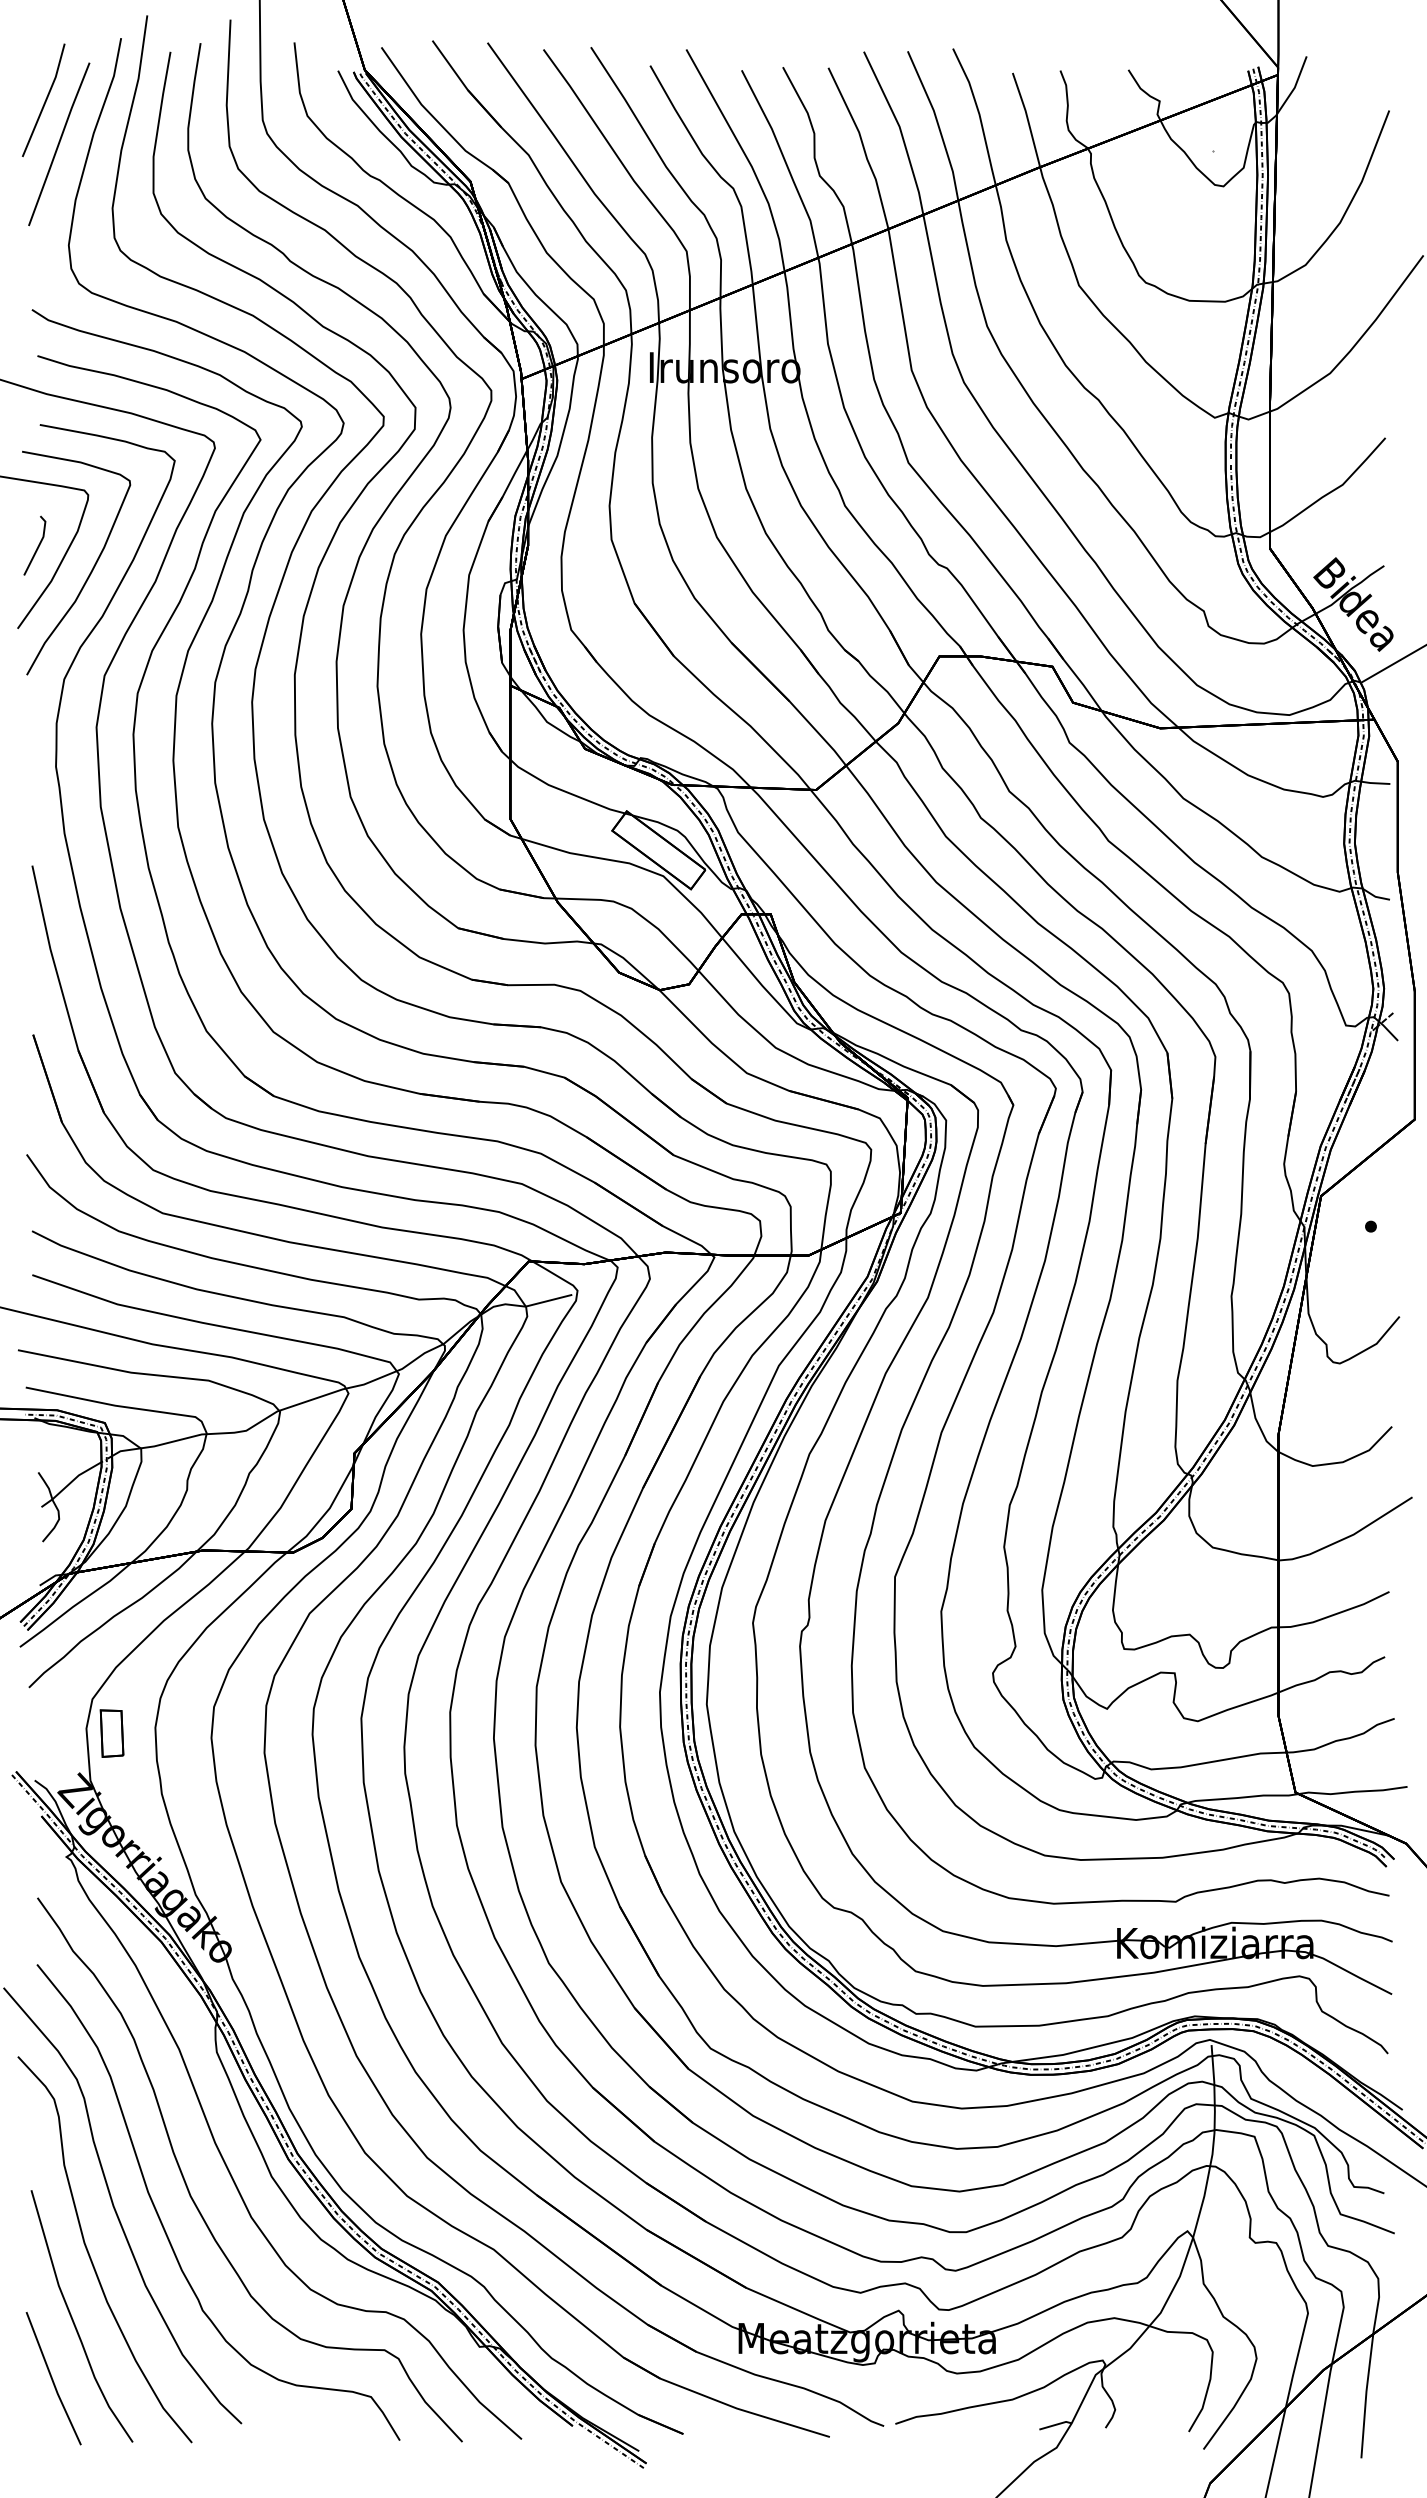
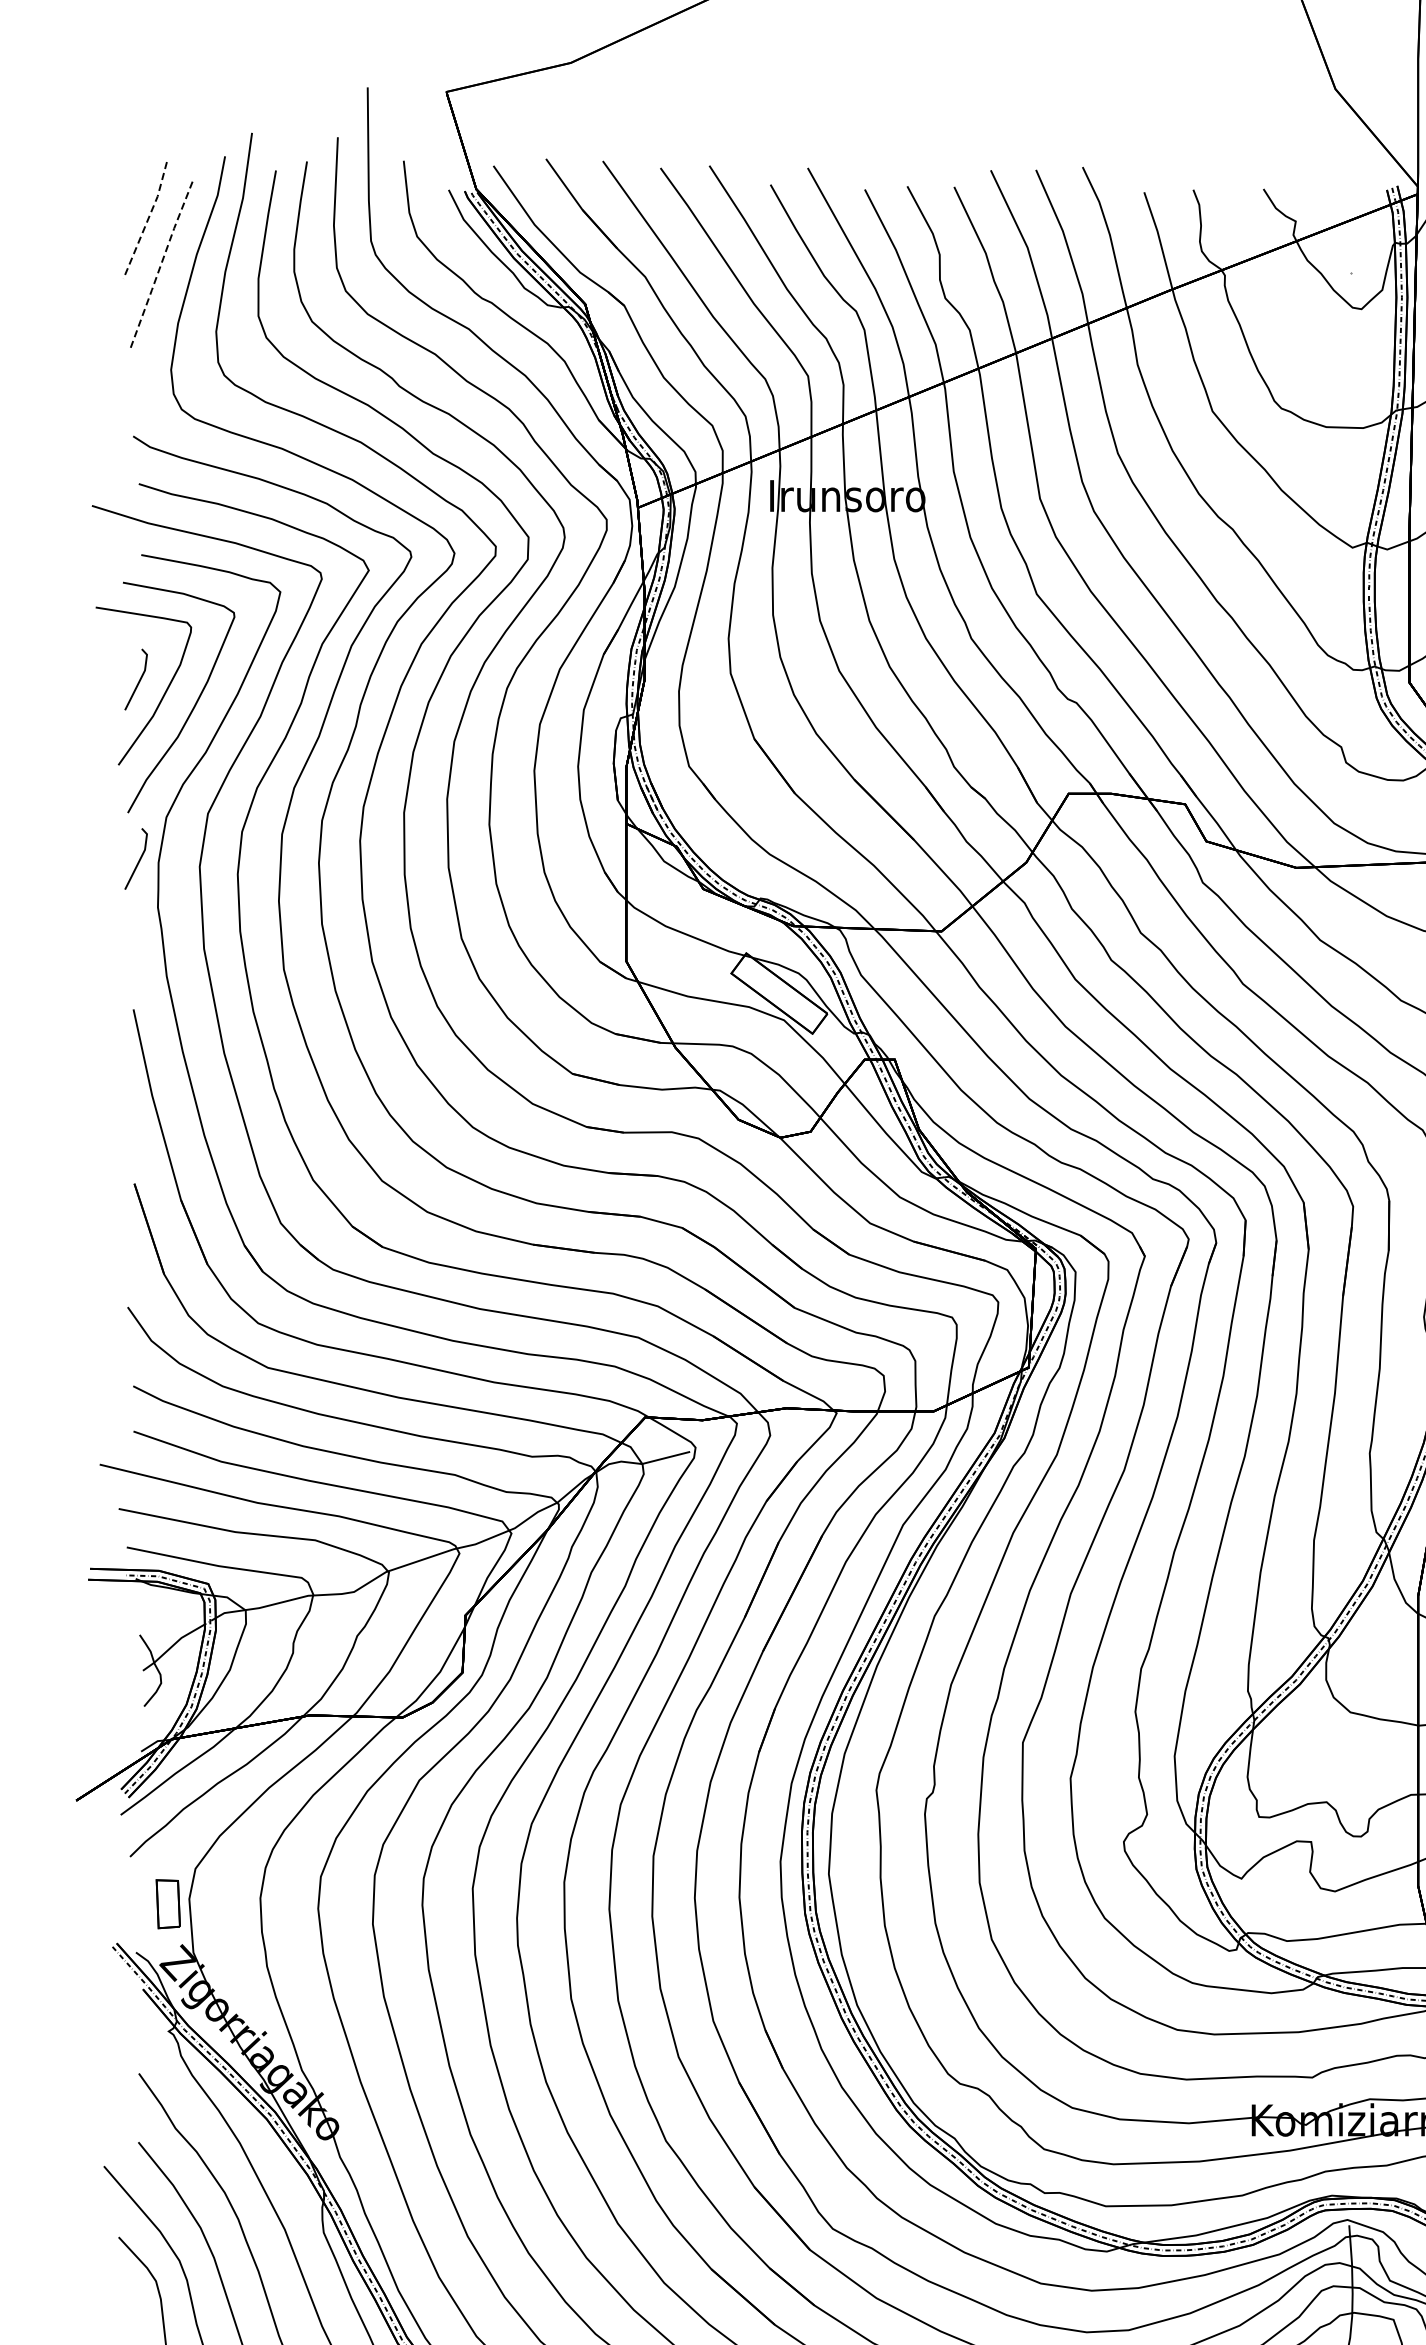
line: (45, 100) -> (147, 220), solid -> dashed
line: (58, 144) -> (160, 265), solid -> dashed
line: (37, 720) -> (138, 859), added
part: (111, 1733) -> (167, 1904), moved

